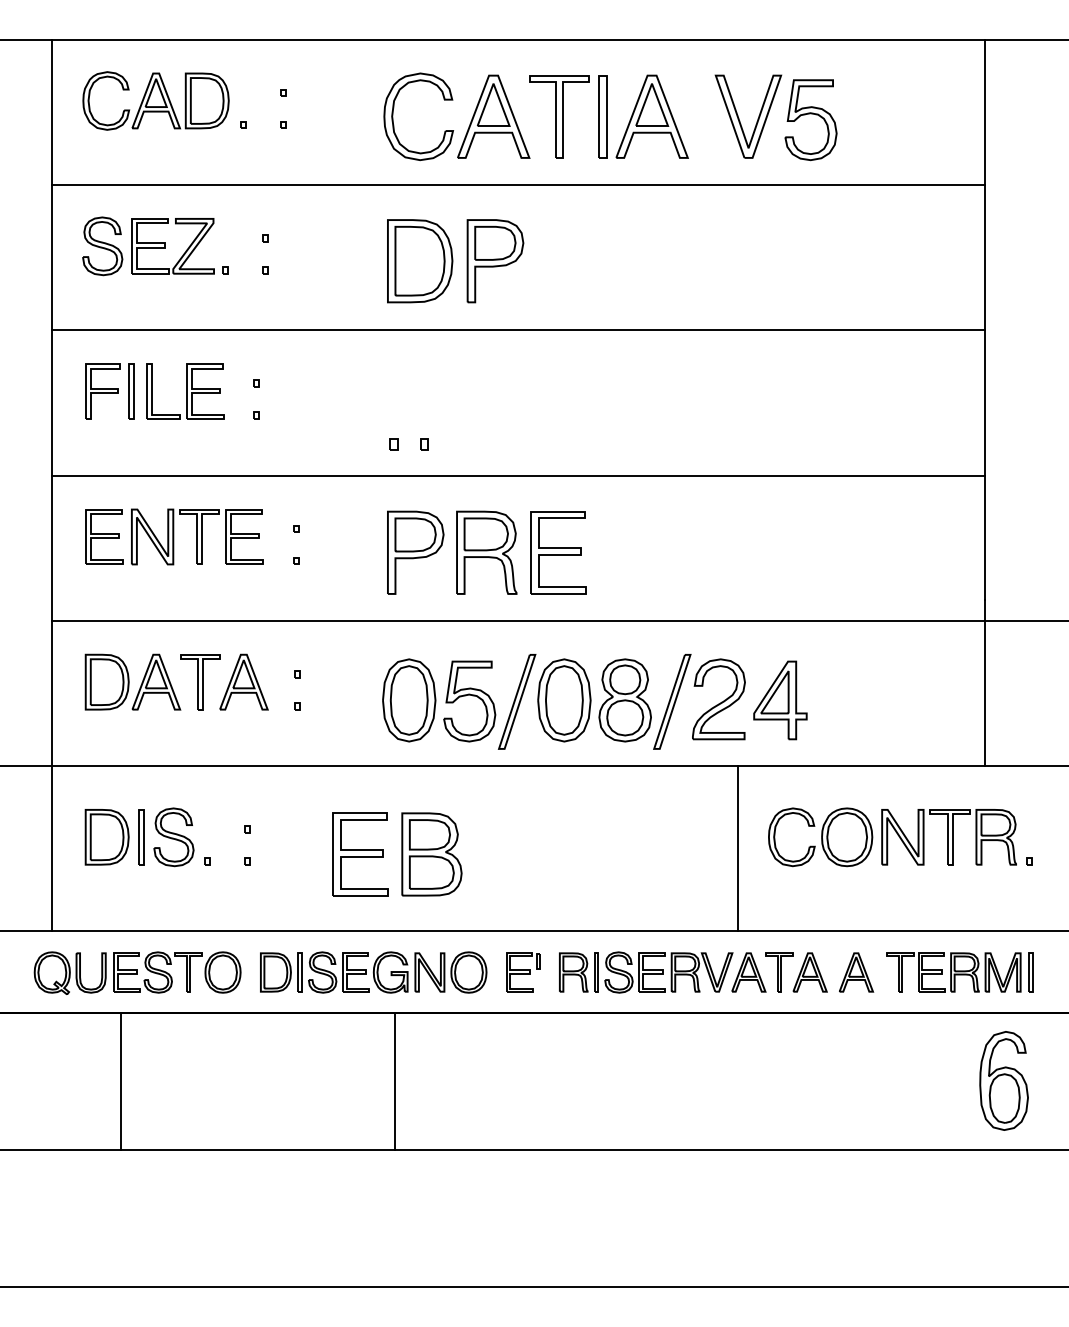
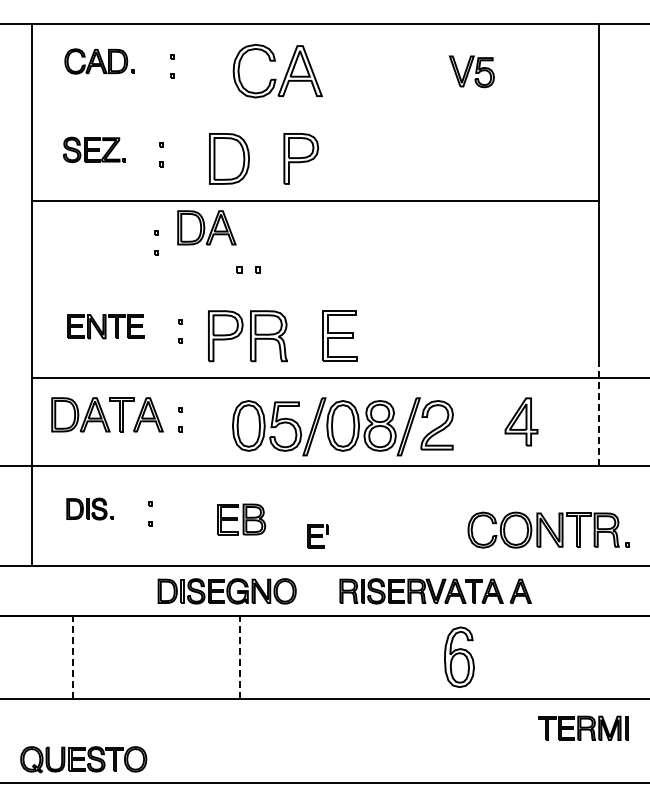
part: (163, 100) -> (99, 61), size x0.7
part: (609, 115) -> (370, 70), removed
part: (775, 117) -> (471, 71), size x0.6
line: (517, 184) -> (314, 112), removed
part: (155, 245) -> (94, 149), size x0.7
part: (420, 260) -> (229, 158), moved
part: (339, 373) -> (206, 227), added
part: (153, 392) -> (93, 238), removed
line: (517, 475) -> (314, 289), removed
part: (173, 536) -> (105, 326), size x0.7
part: (451, 553) -> (247, 336), moved
line: (984, 683) -> (598, 415), solid -> dashed
part: (780, 699) -> (521, 421), moved
part: (147, 836) -> (89, 508), size x0.6
part: (900, 836) -> (548, 529), moved
line: (737, 849) -> (448, 516), removed
part: (397, 854) -> (241, 519), size x0.6
part: (959, 971) -> (583, 727), moved
part: (137, 972) -> (83, 759), moved
part: (522, 972) -> (317, 536), moved
part: (1004, 1079) -> (459, 656), moved
line: (120, 1081) -> (73, 657), solid -> dashed
line: (395, 1081) -> (240, 657), solid -> dashed

